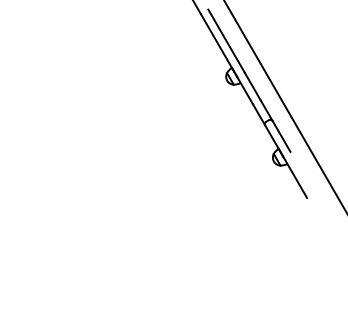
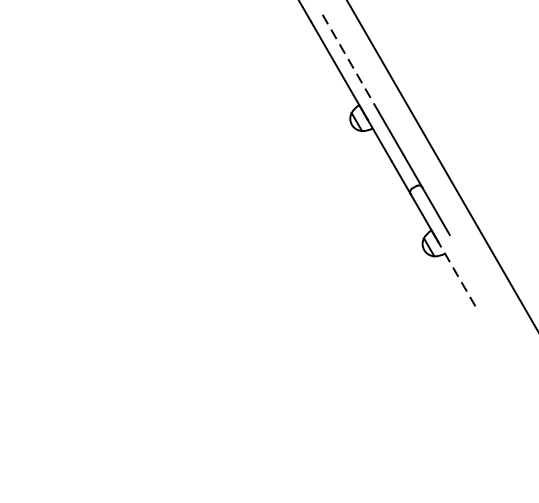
line: (226, 41) -> (350, 64), solid -> dashed
line: (294, 176) -> (456, 273), solid -> dashed

